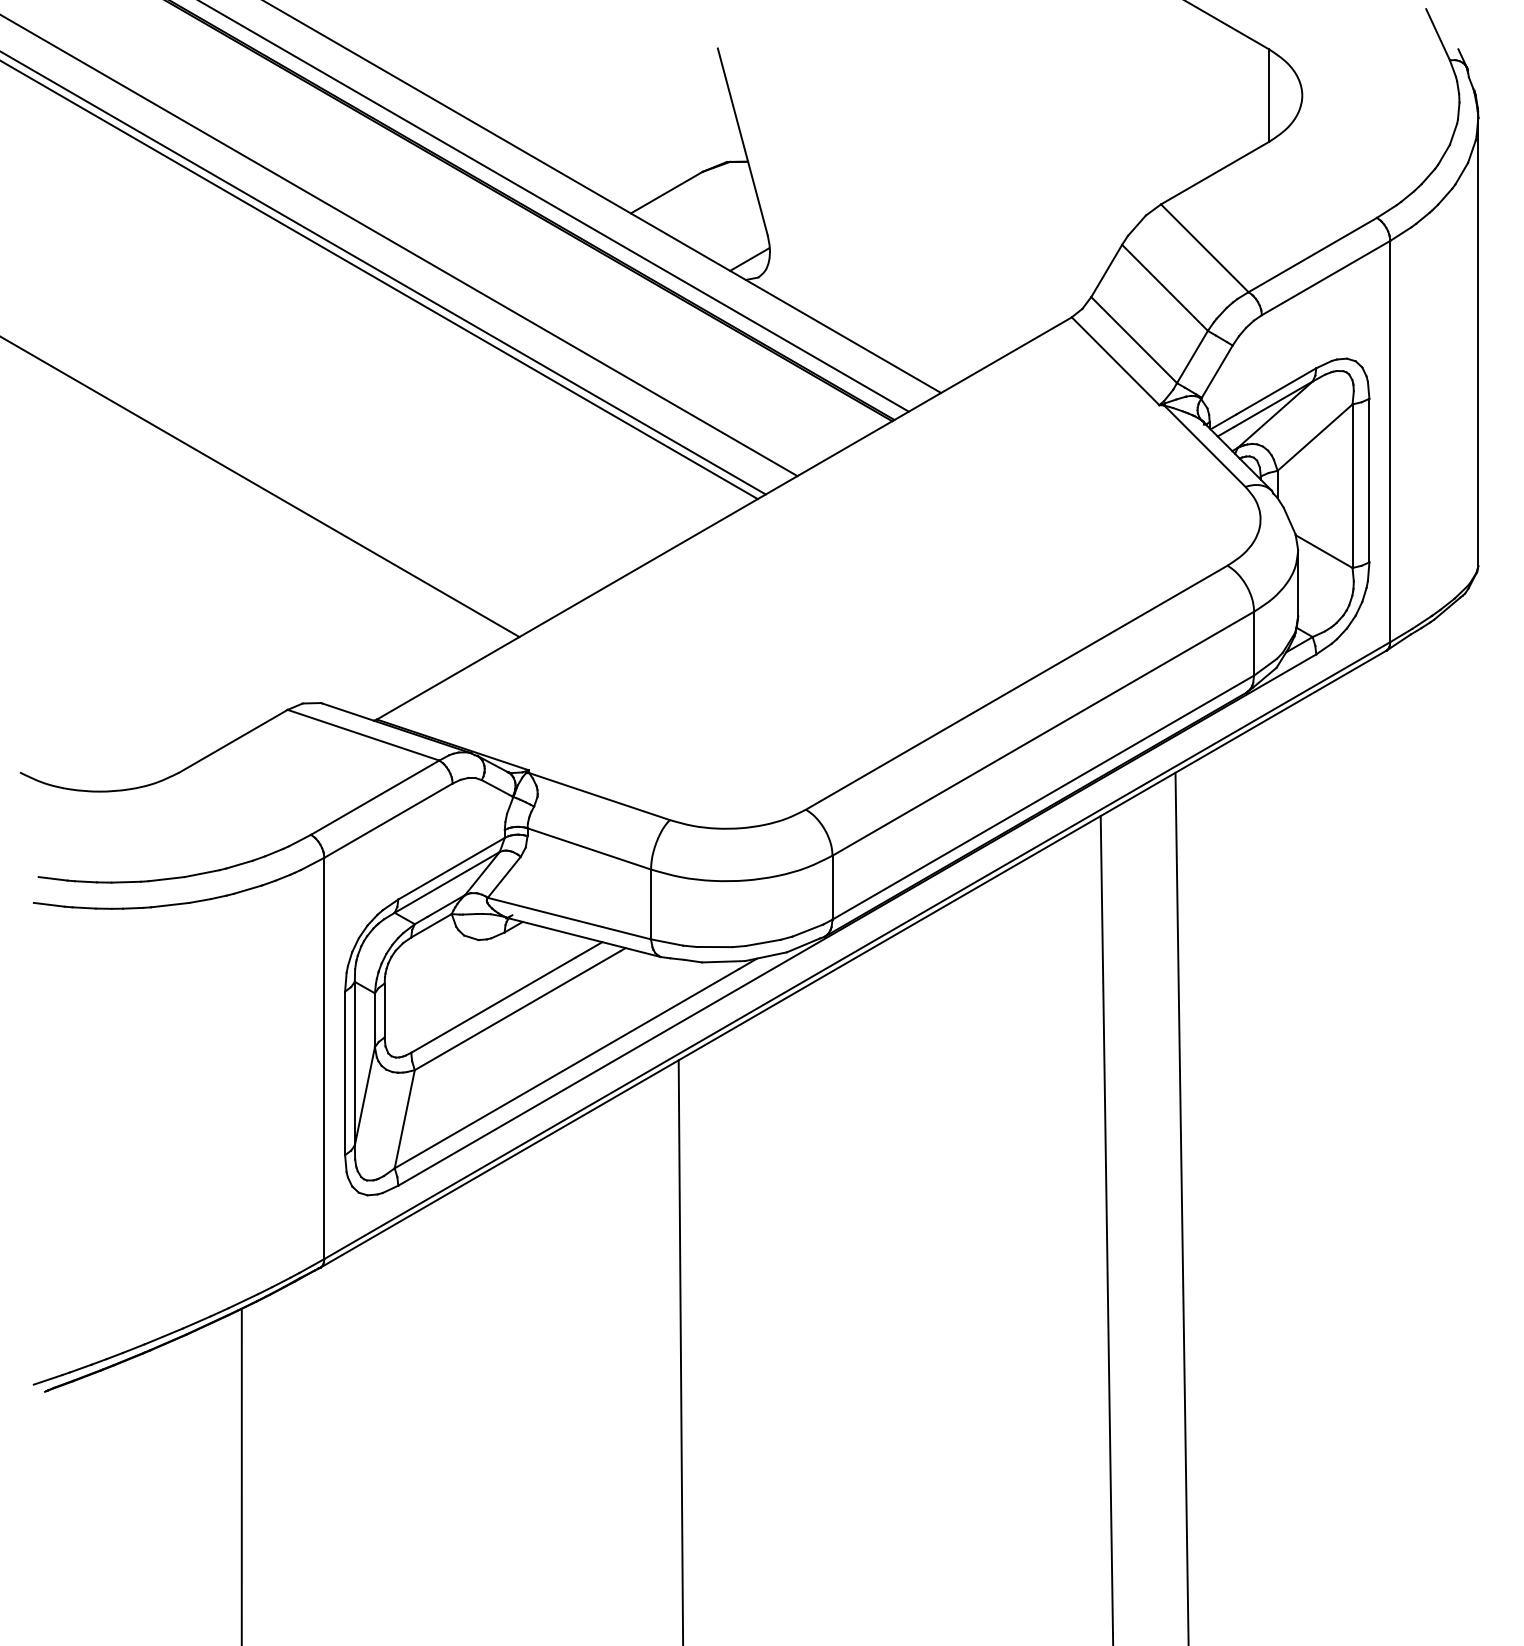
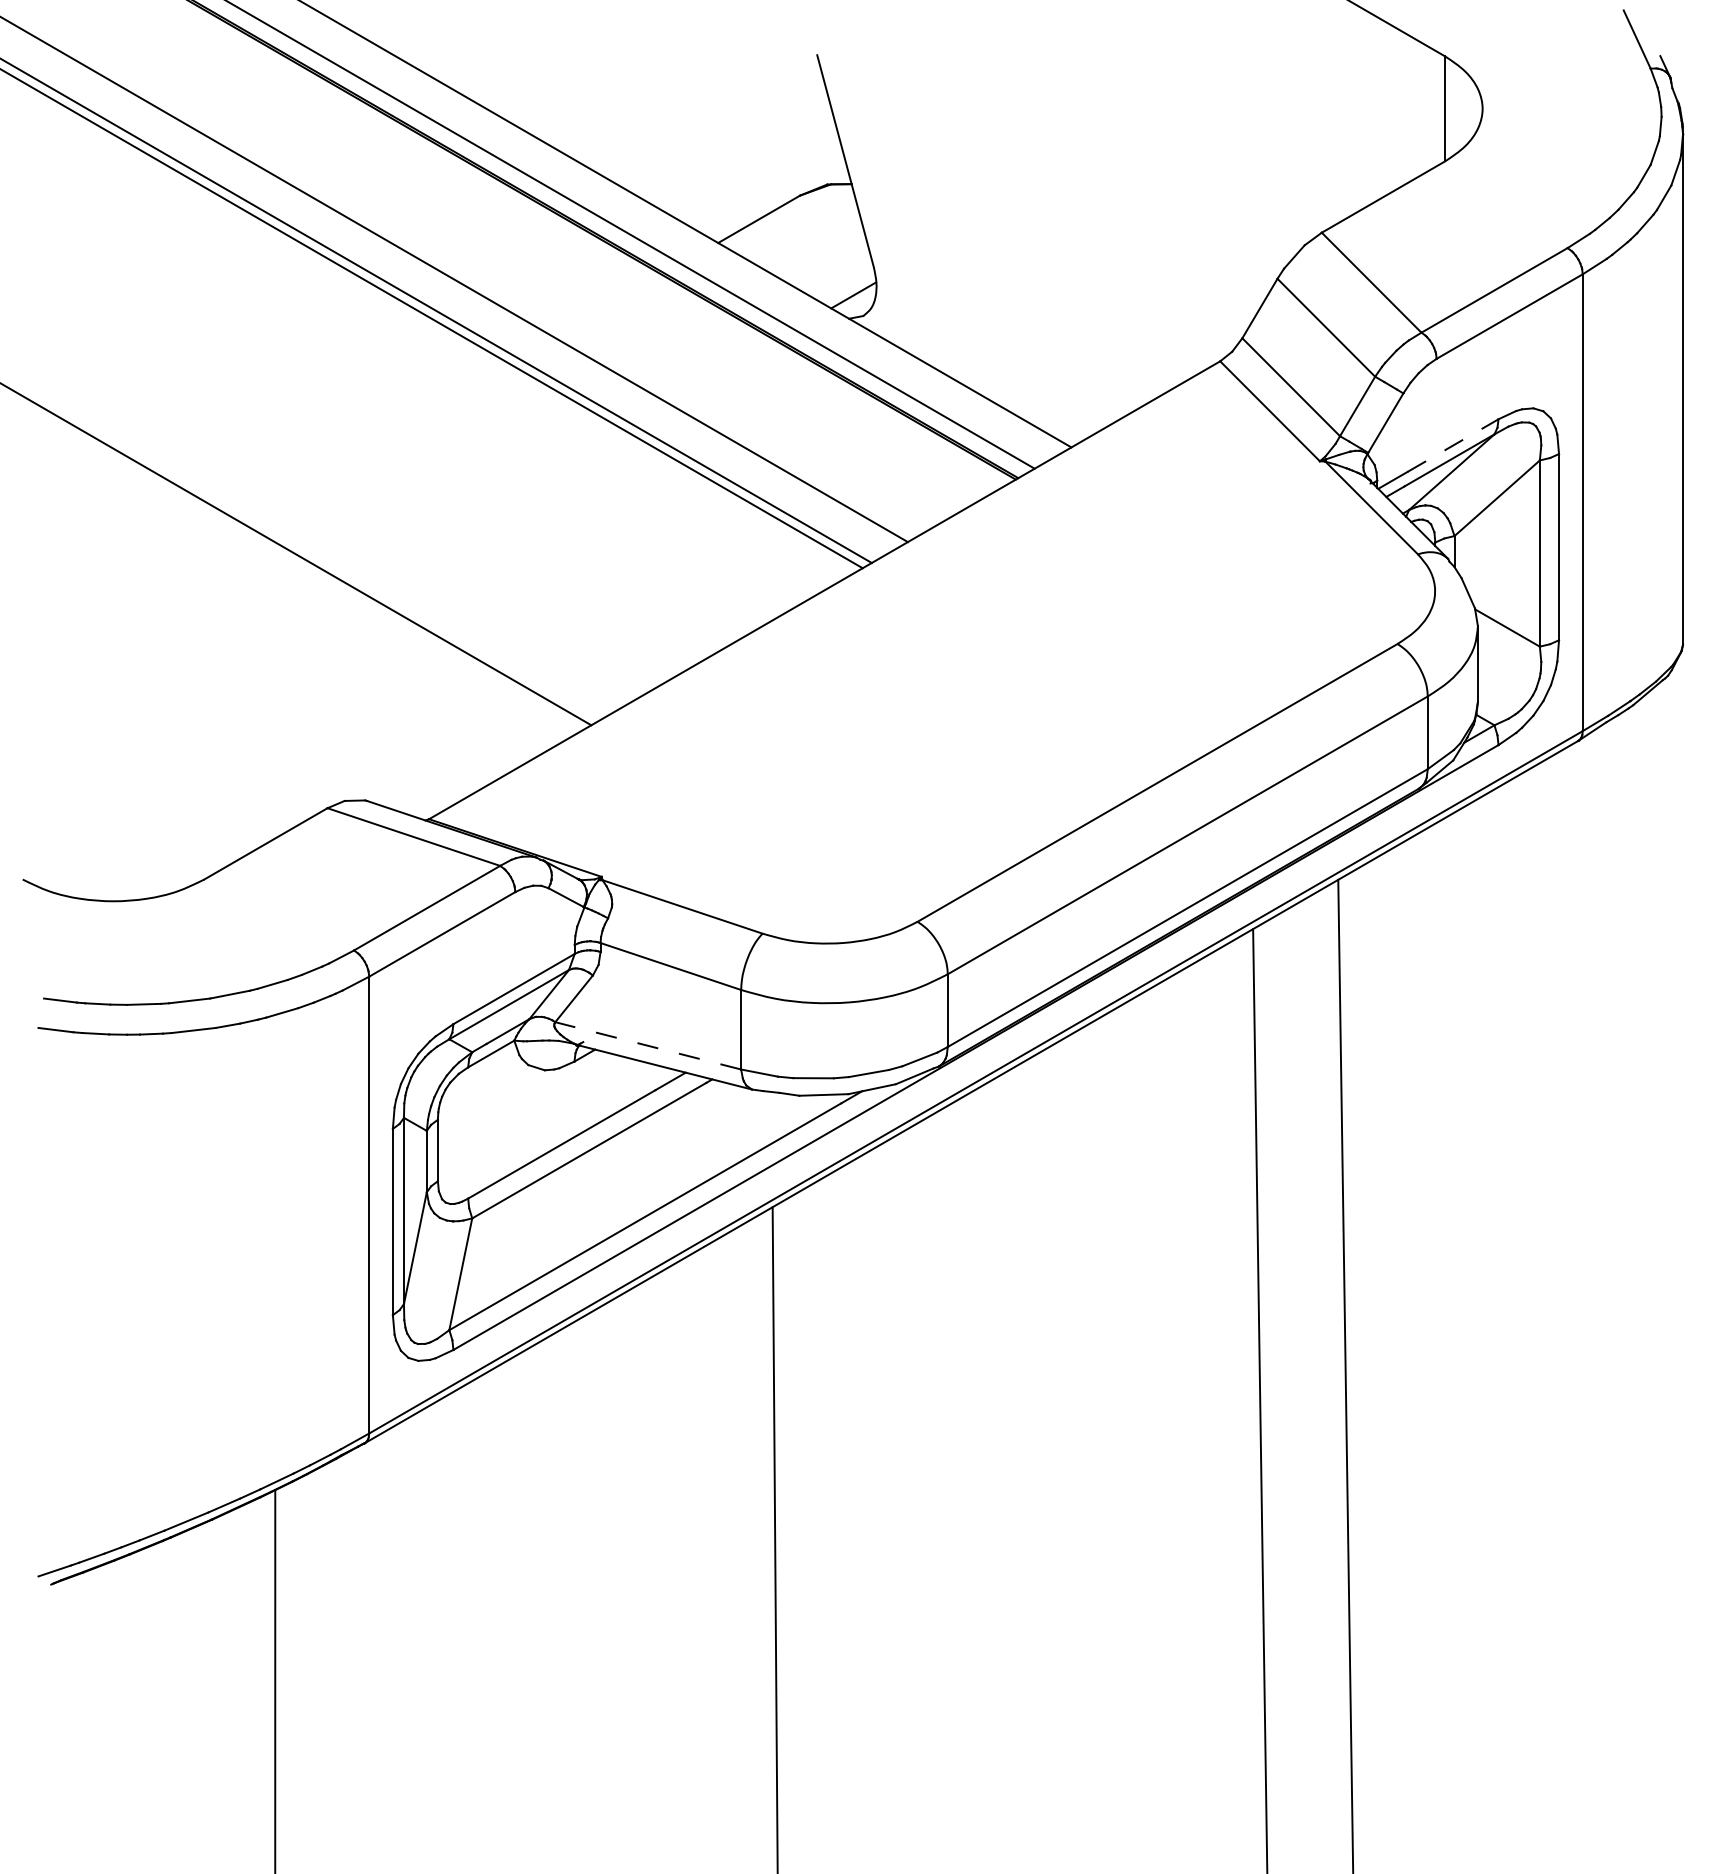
line: (1276, 391) -> (1453, 445), solid -> dashed
line: (568, 918) -> (647, 1045), solid -> dashed

